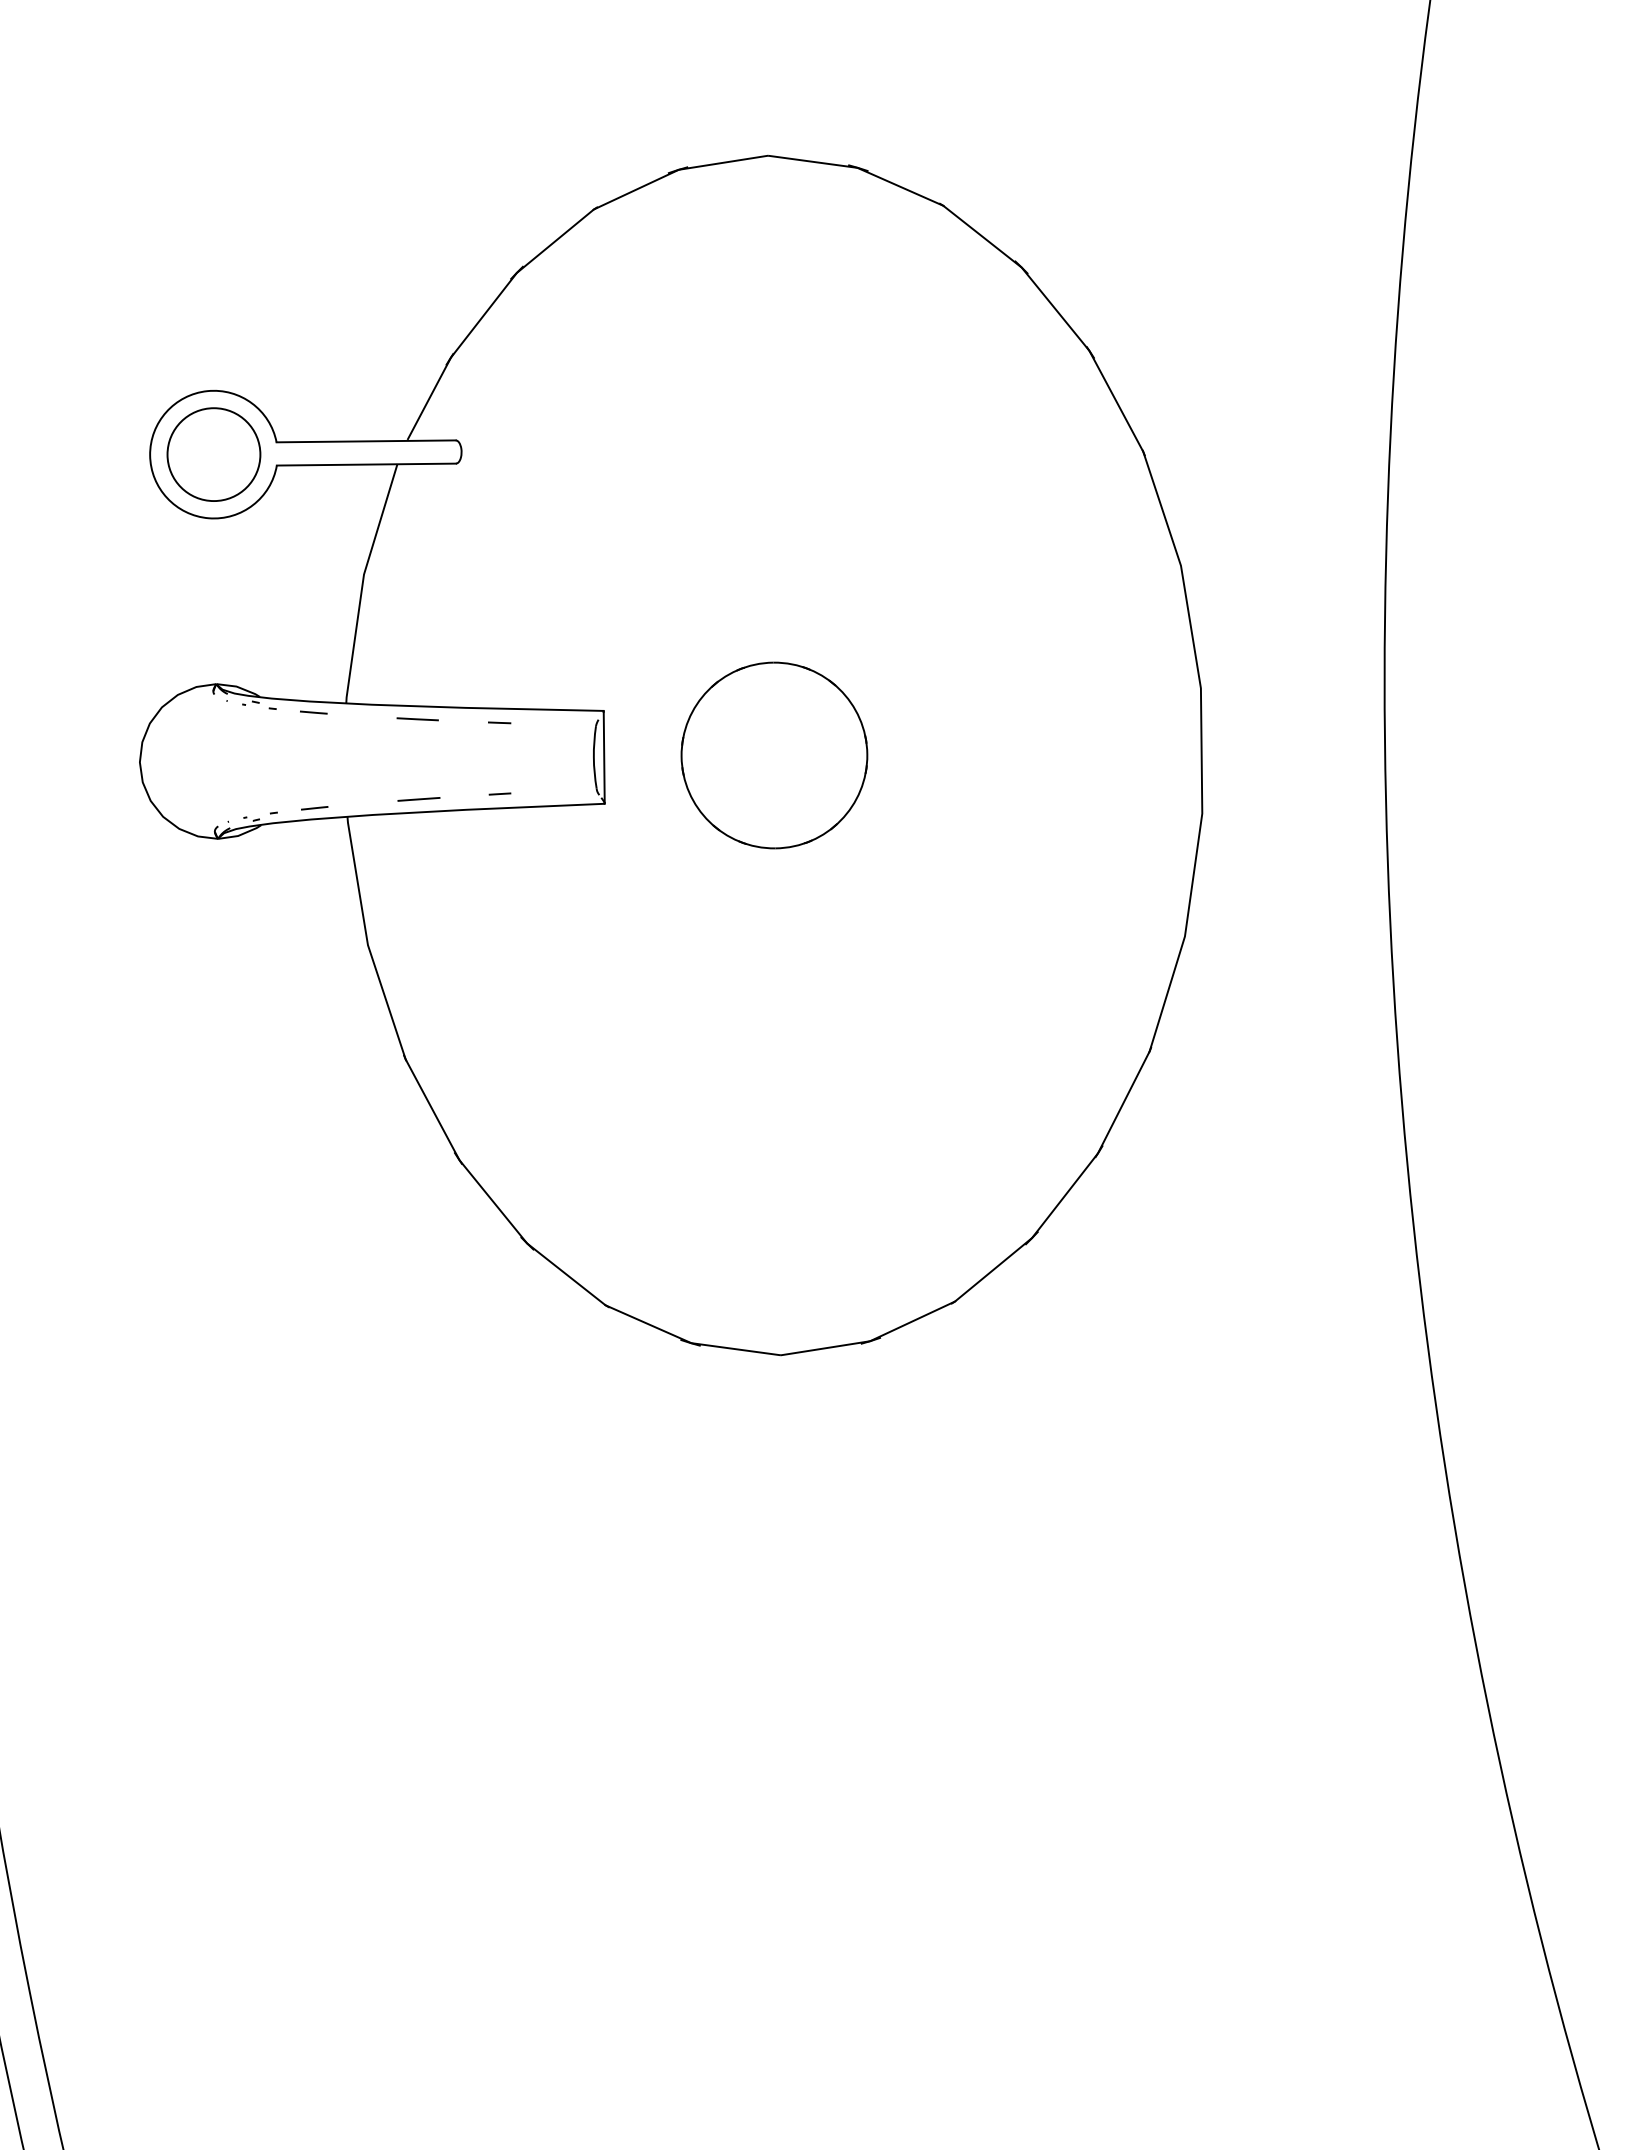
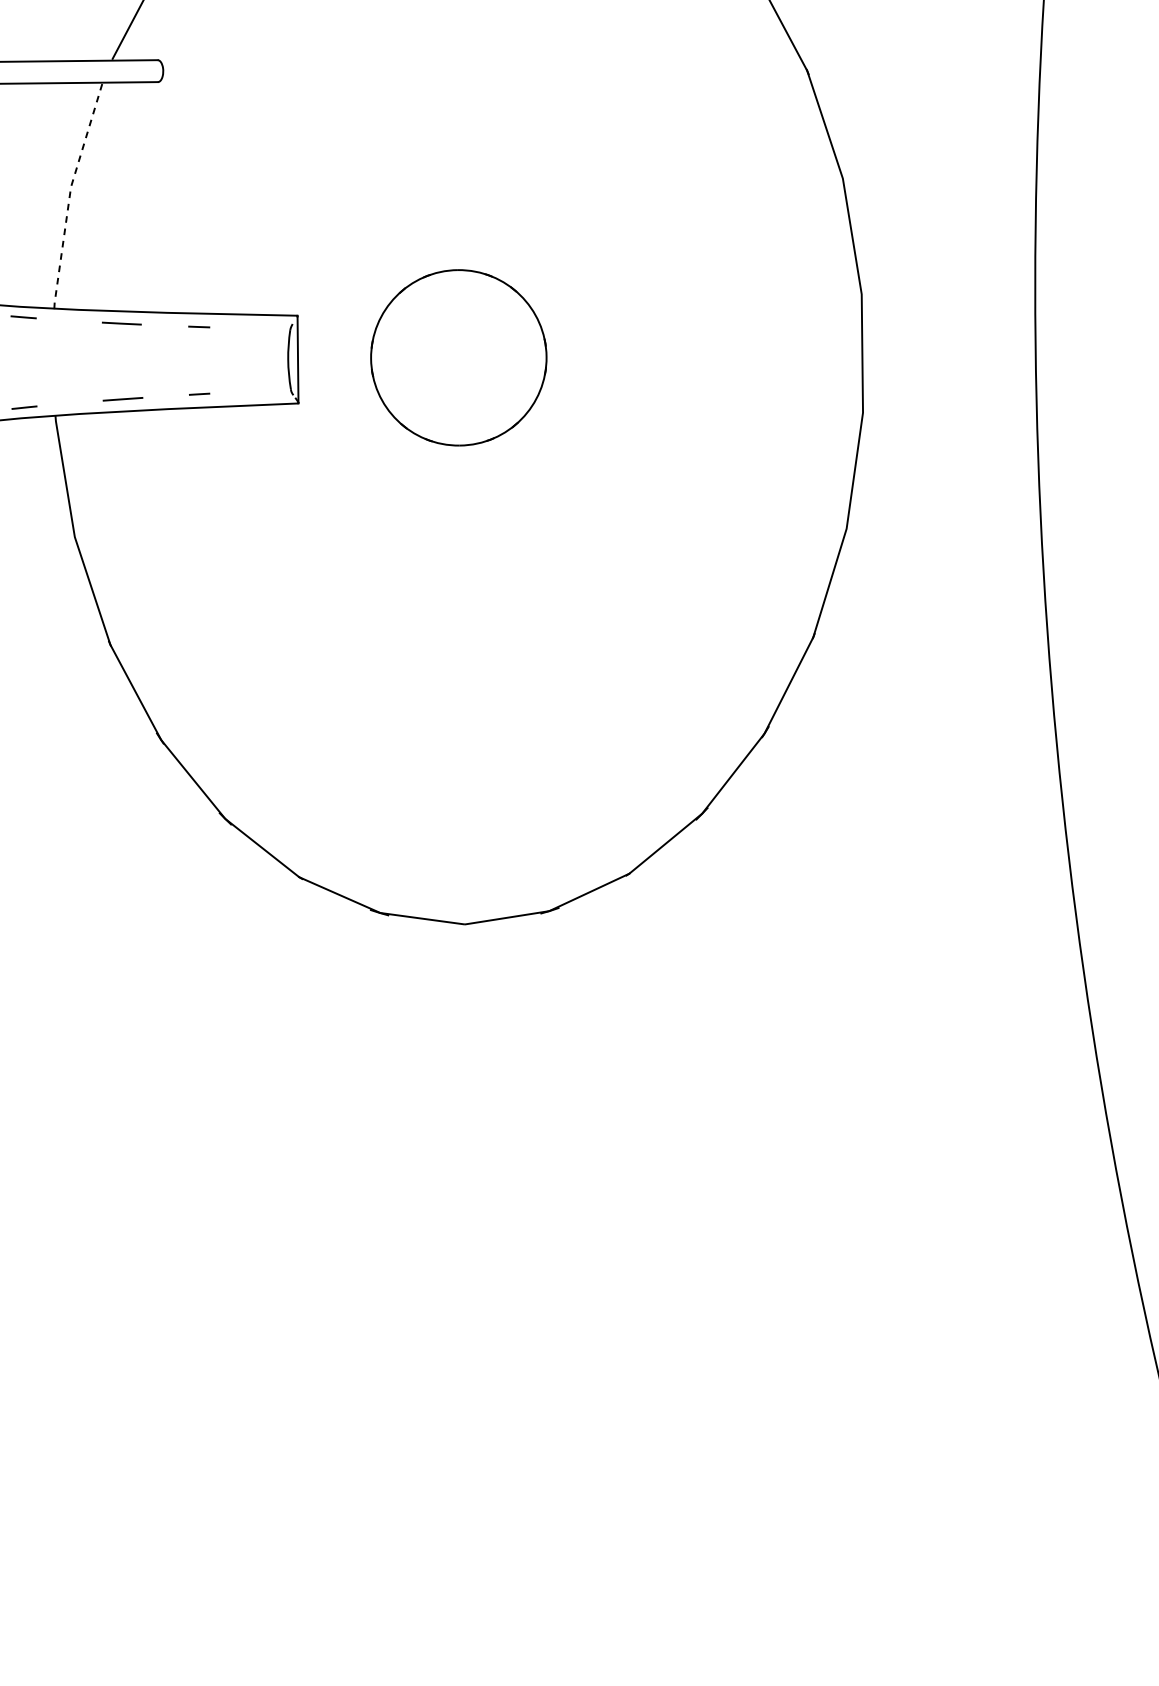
line: (362, 582) -> (69, 194), solid -> dashed

